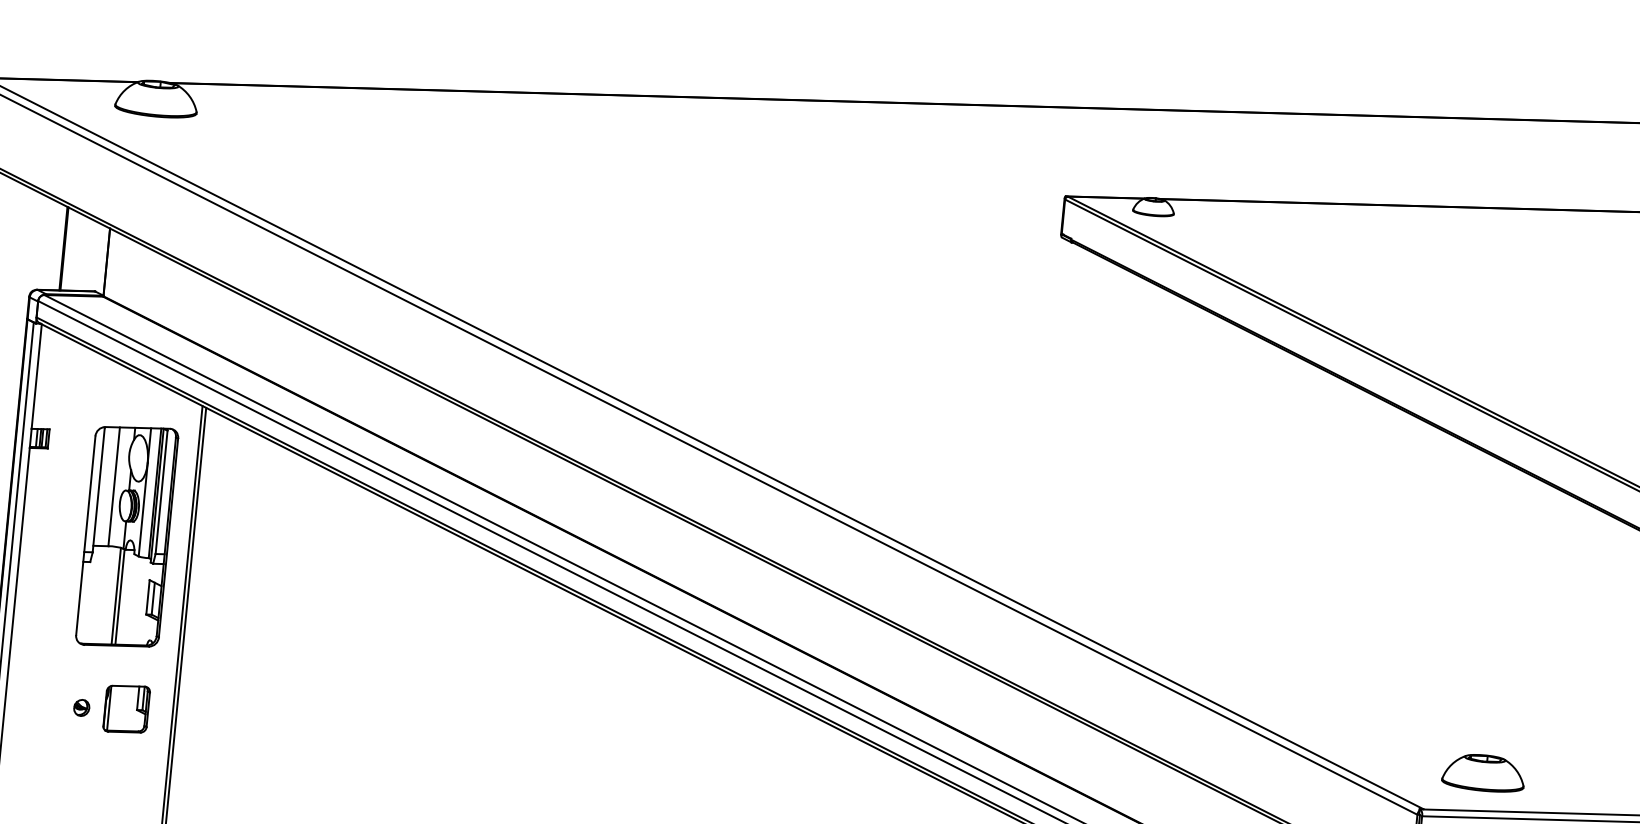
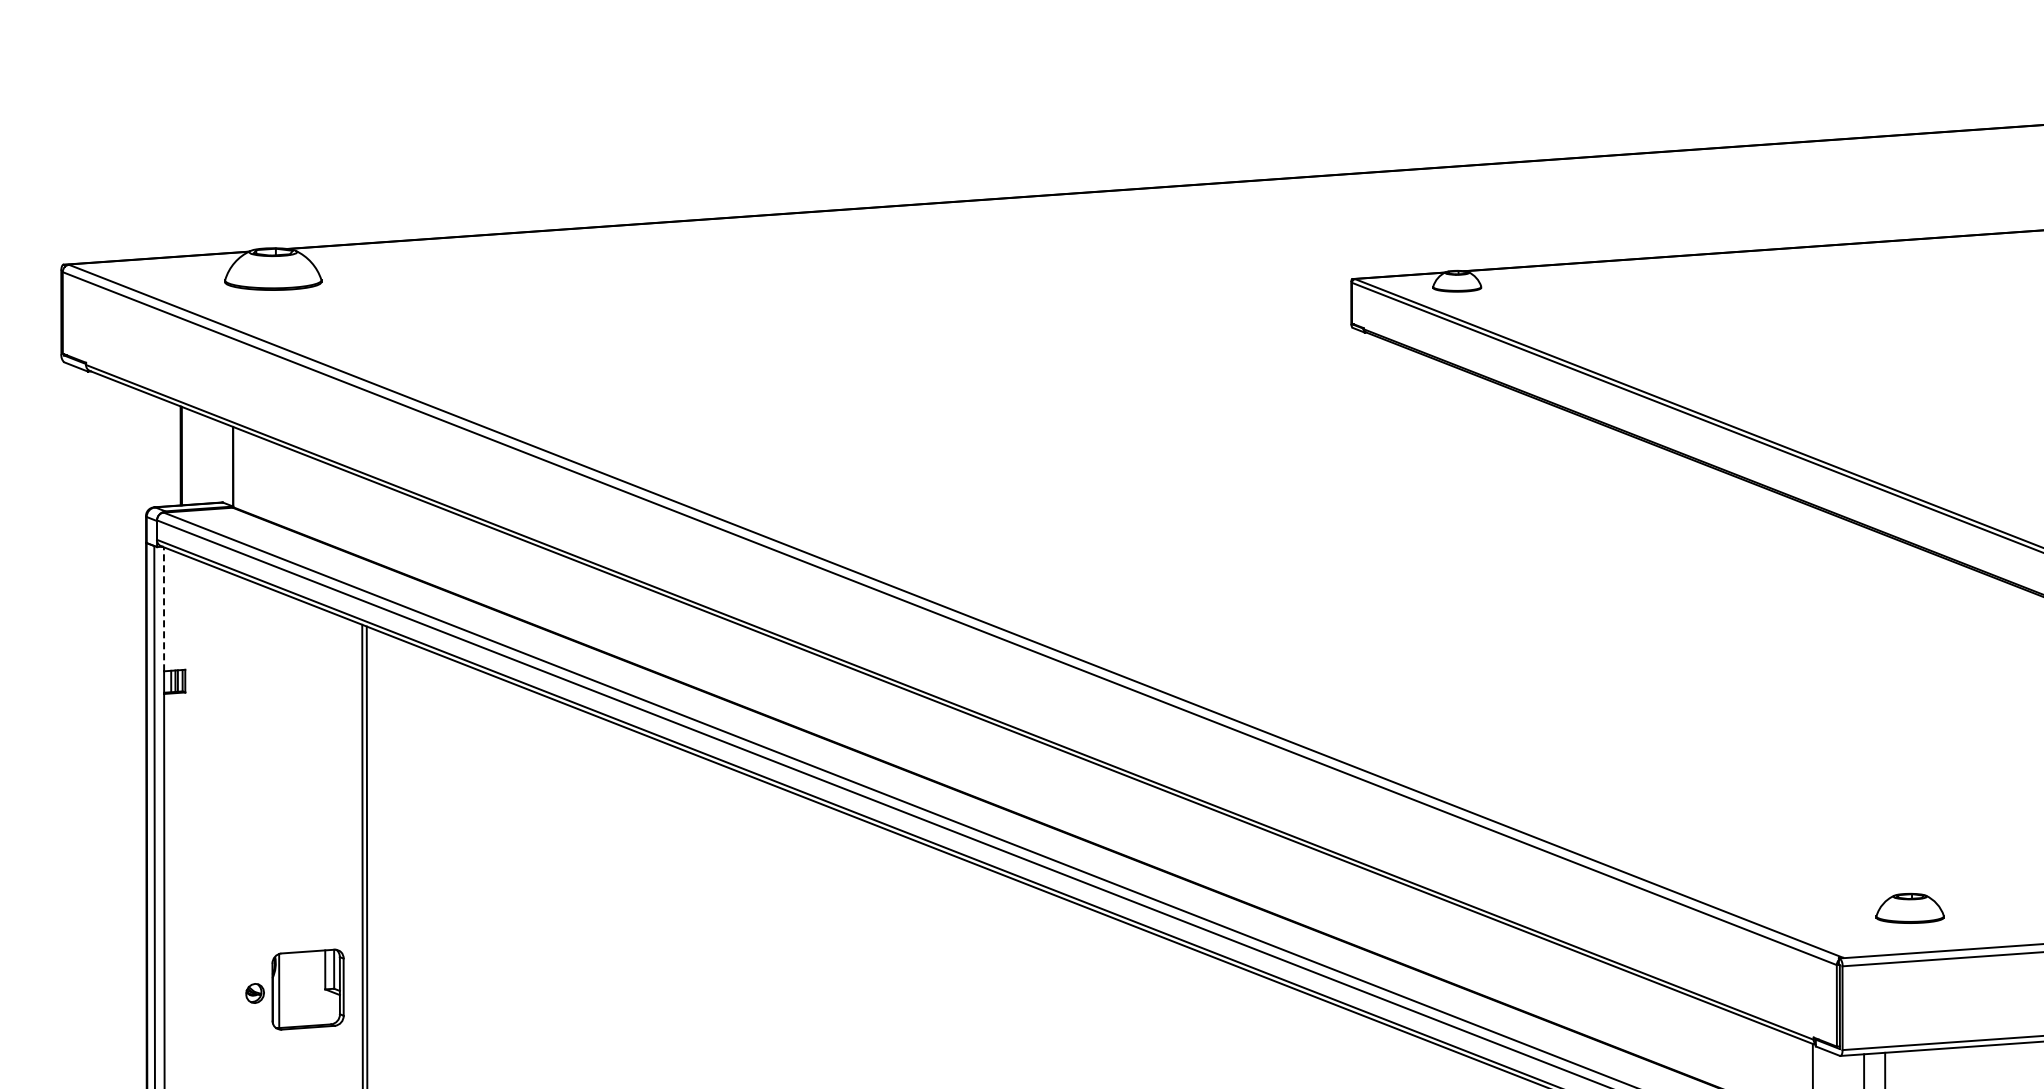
line: (37, 376) -> (164, 609), solid -> dashed
part: (127, 536) -> (288, 786), removed
part: (126, 708) -> (307, 989), size x1.4
part: (1484, 773) -> (1910, 908), size x0.7

